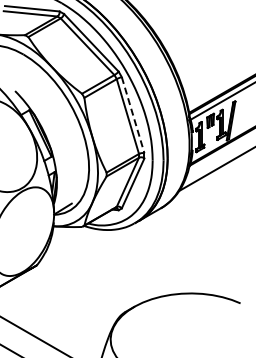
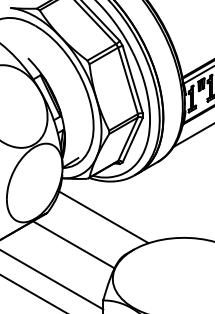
line: (133, 115) -> (133, 79), dashed -> solid
line: (100, 270) -> (103, 217), added
line: (66, 300) -> (73, 244), added

